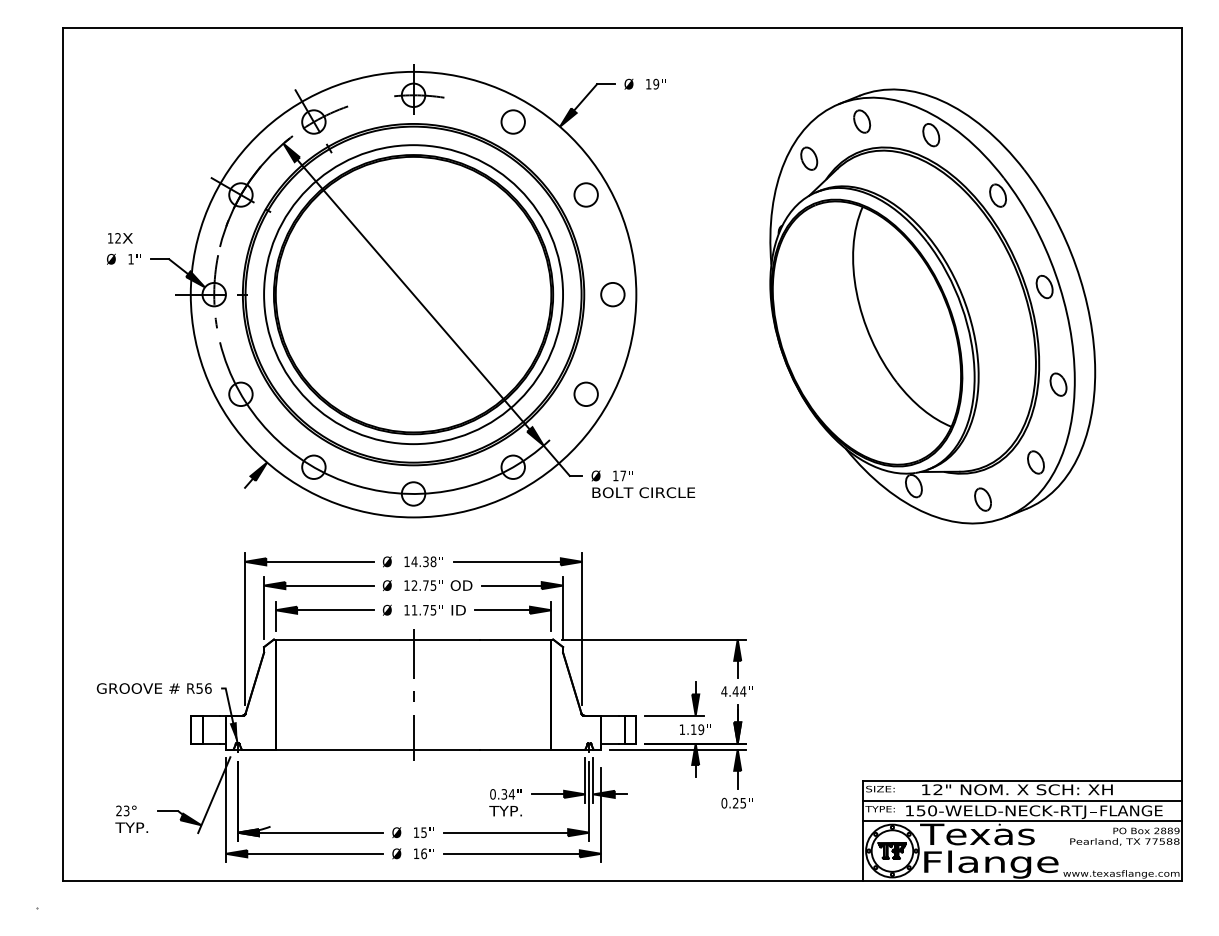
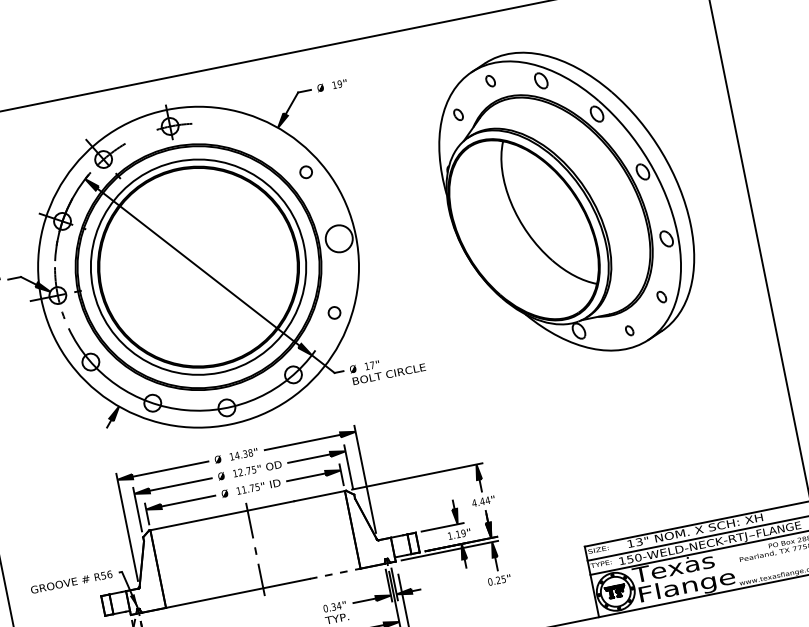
circle: (512, 121) -> (243, 130), removed
part: (862, 121) -> (490, 81), size x0.7
part: (809, 158) -> (458, 114), size x0.7
circle: (585, 194) -> (305, 172), size x0.7
circle: (612, 294) -> (338, 238), size x1.6
circle: (585, 393) -> (333, 312), size x0.7
part: (1035, 462) -> (661, 297), size x0.7
part: (982, 499) -> (629, 330), size x0.6
line: (515, 749) -> (335, 573), solid -> dashed
text: (937, 789) -> (638, 541), 12" -> 13"

